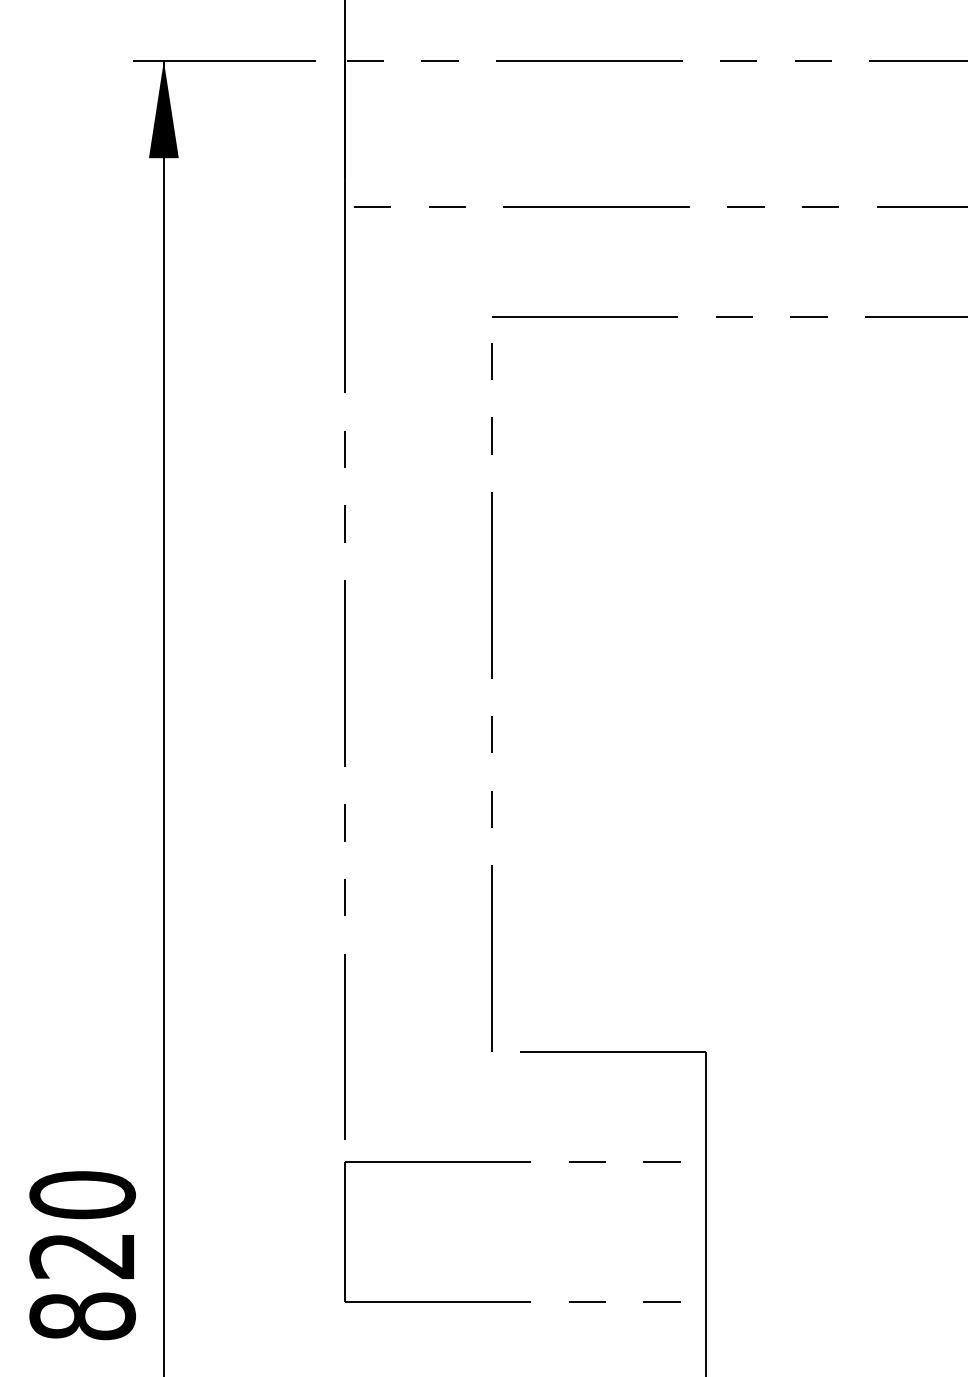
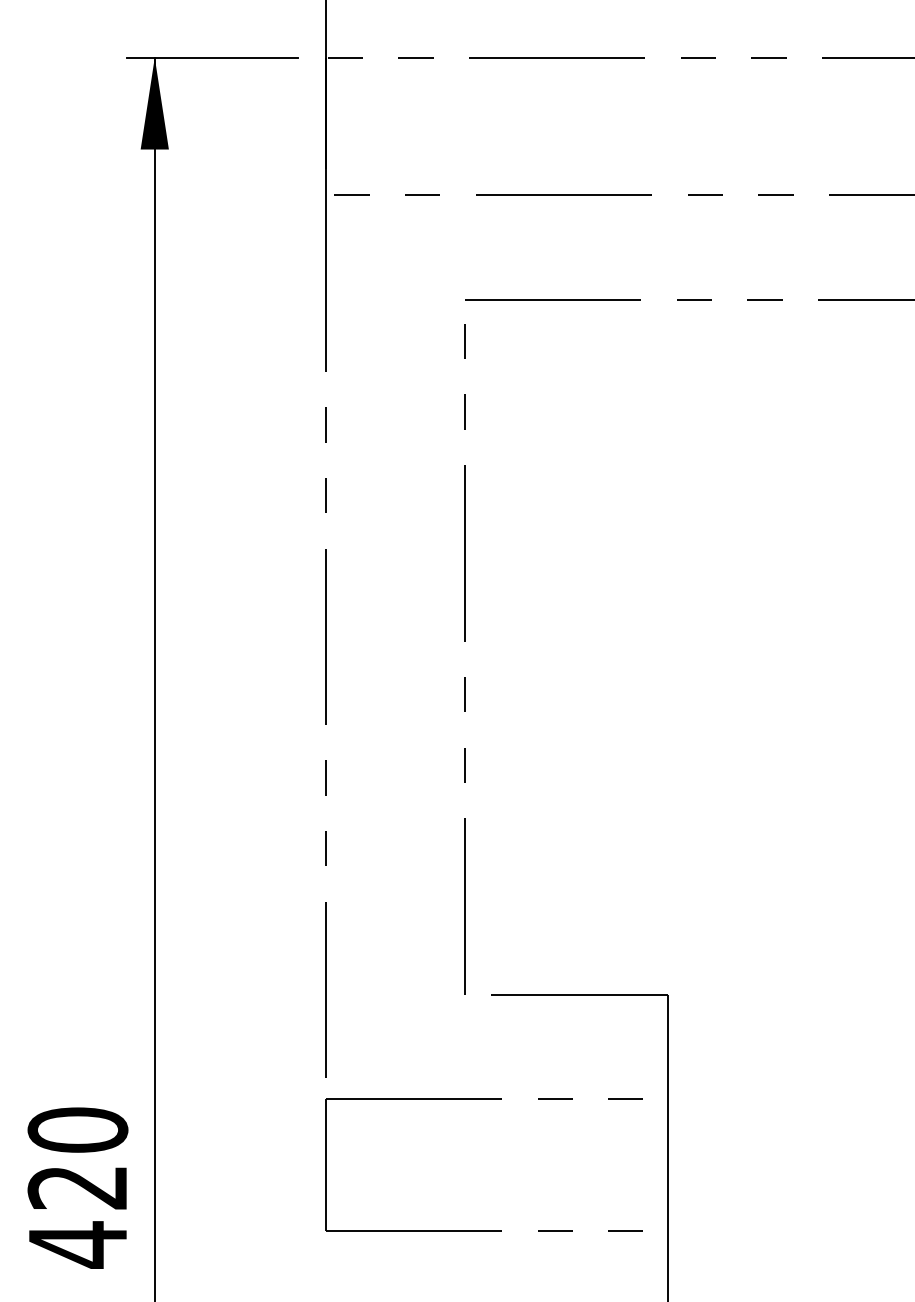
text: (82, 1316) -> (77, 1244), 820 -> 420

